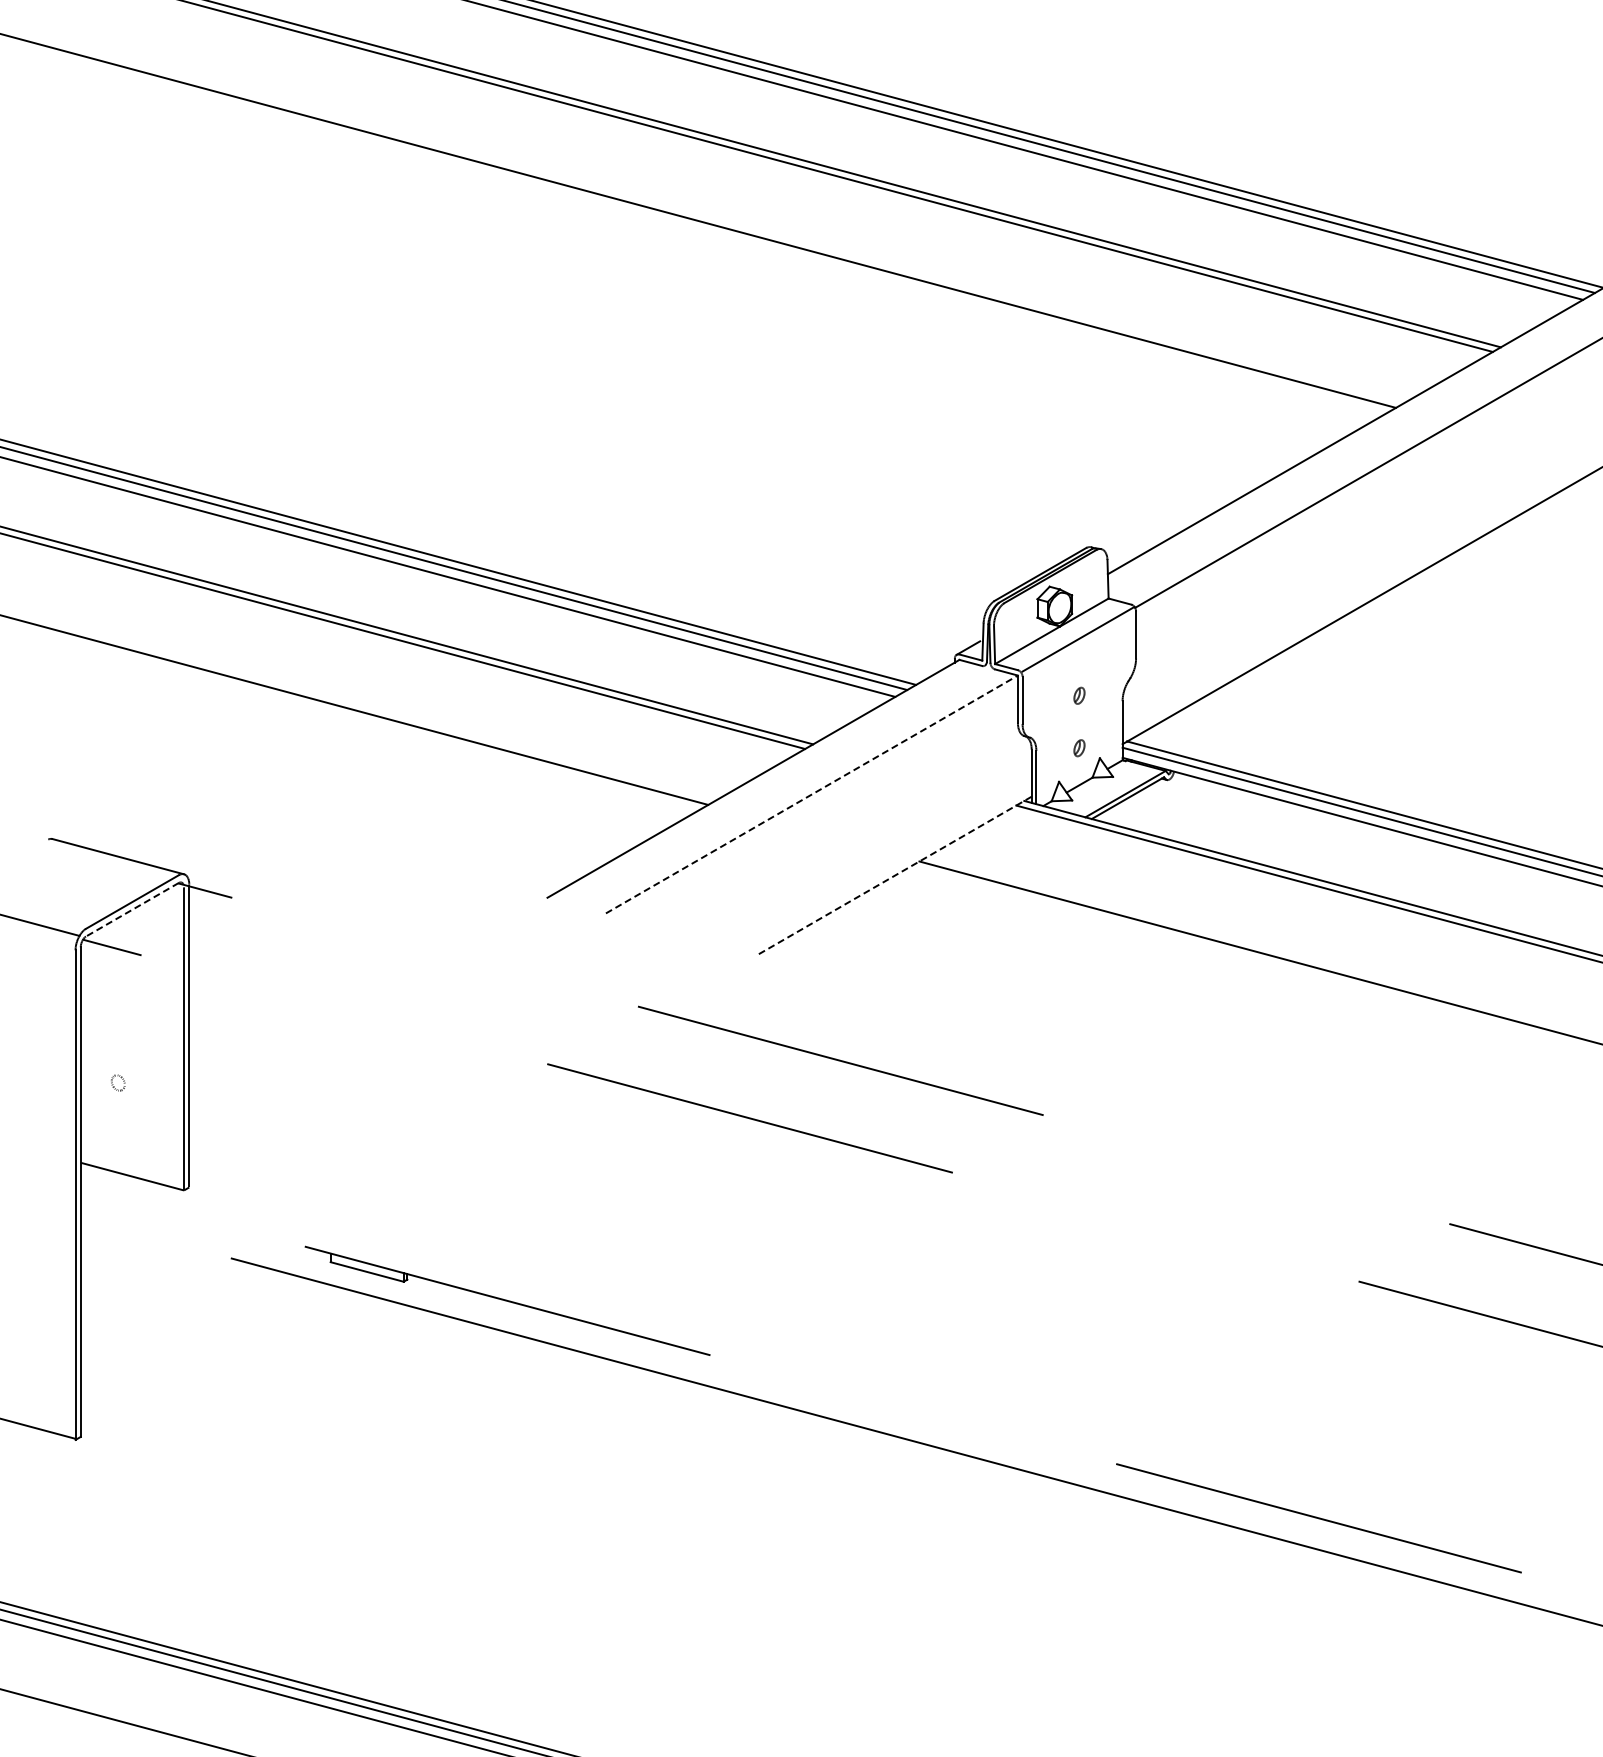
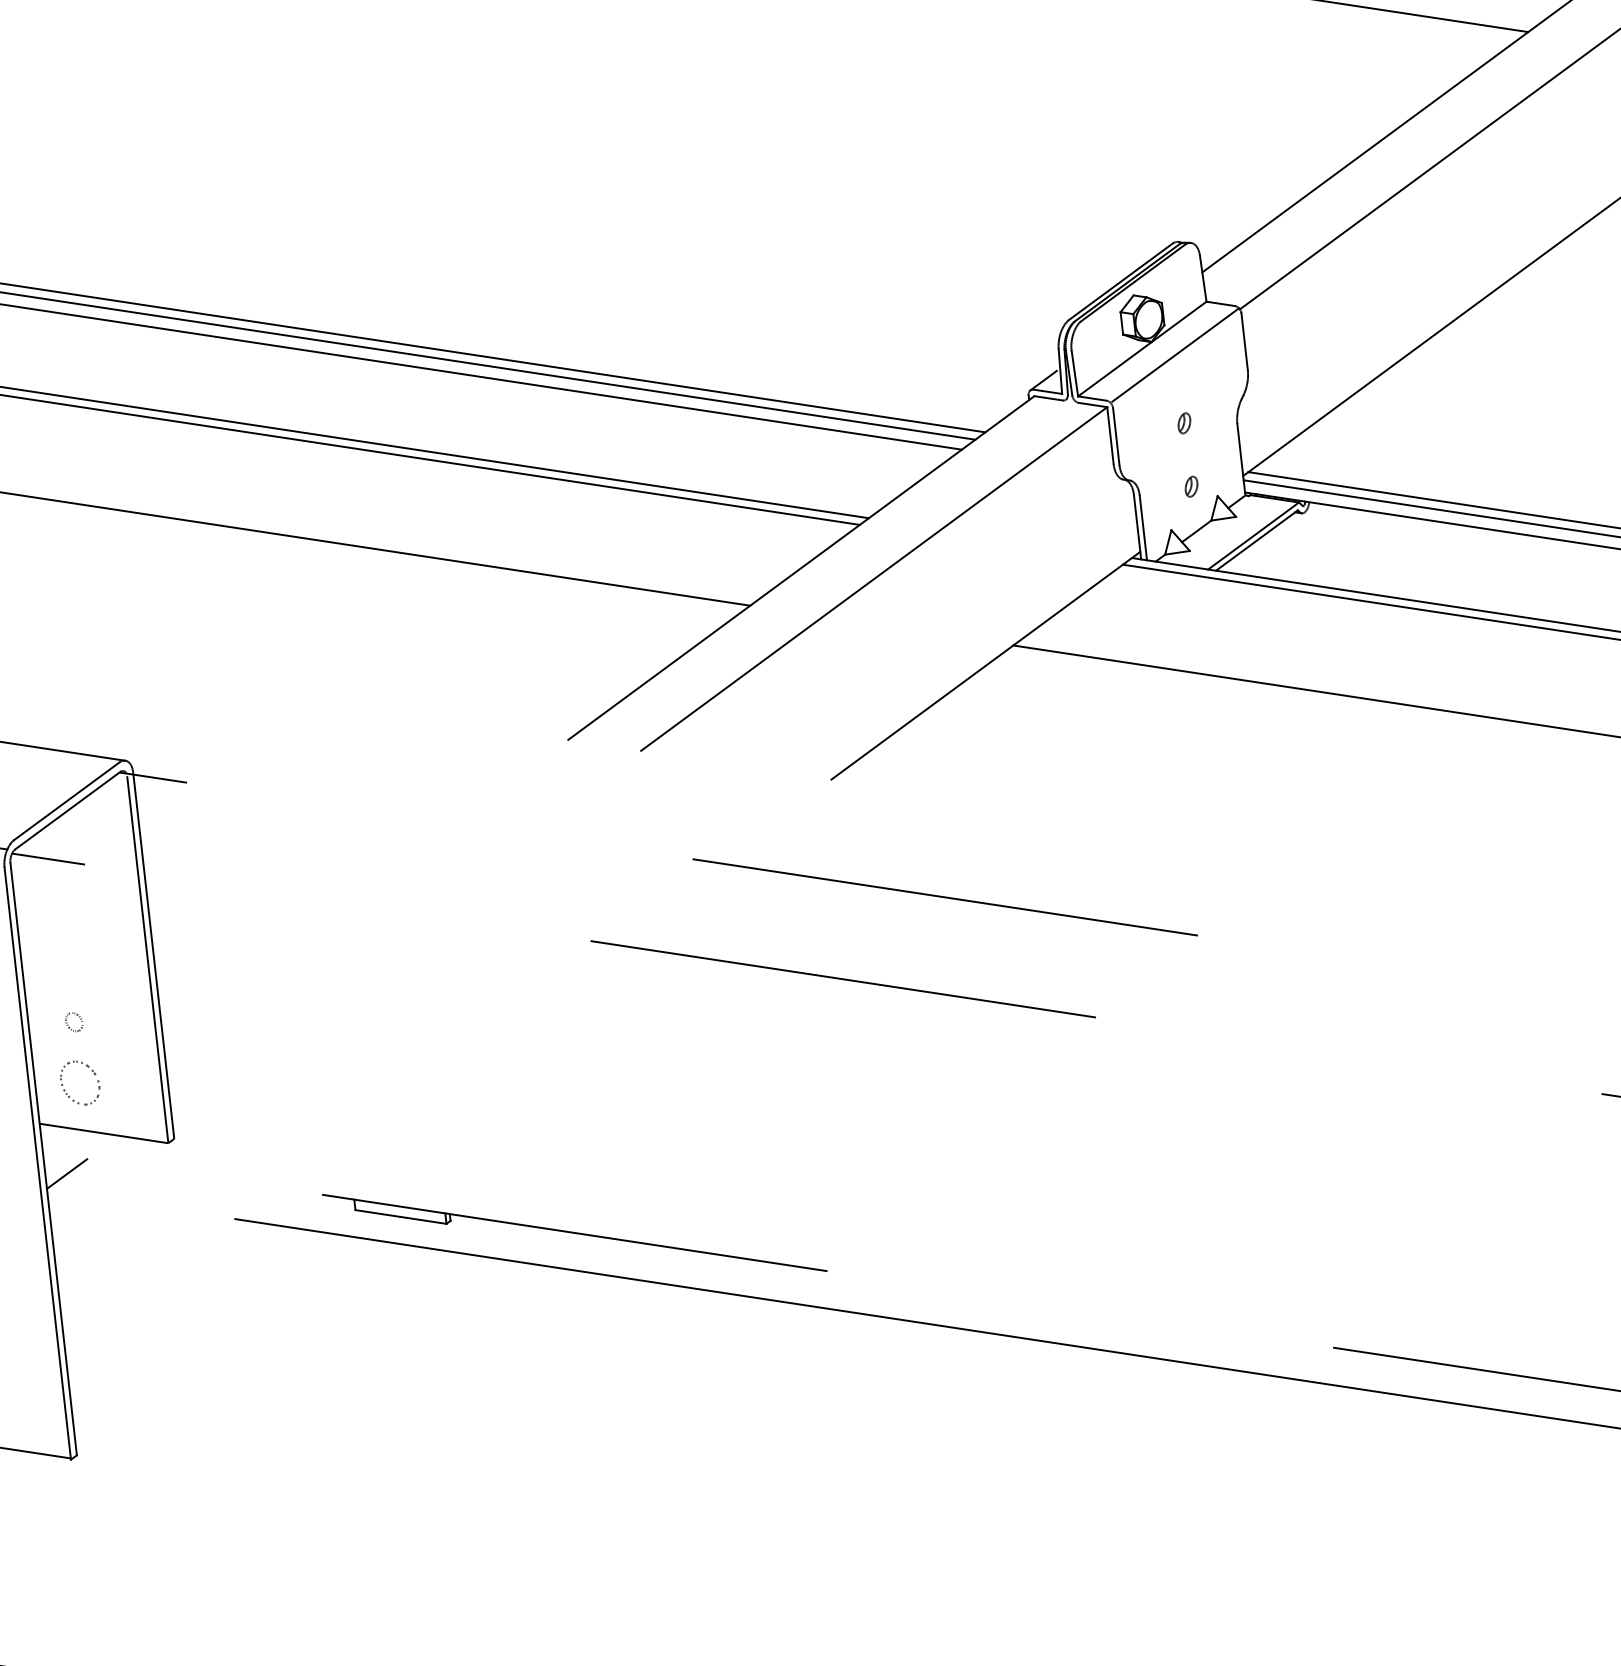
line: (811, 794) -> (873, 579), dashed -> solid
line: (895, 875) -> (986, 665), dashed -> solid
line: (132, 909) -> (67, 810), dashed -> solid
part: (106, 1140) -> (67, 1093), added
line: (98, 1206) -> (67, 1174), added

